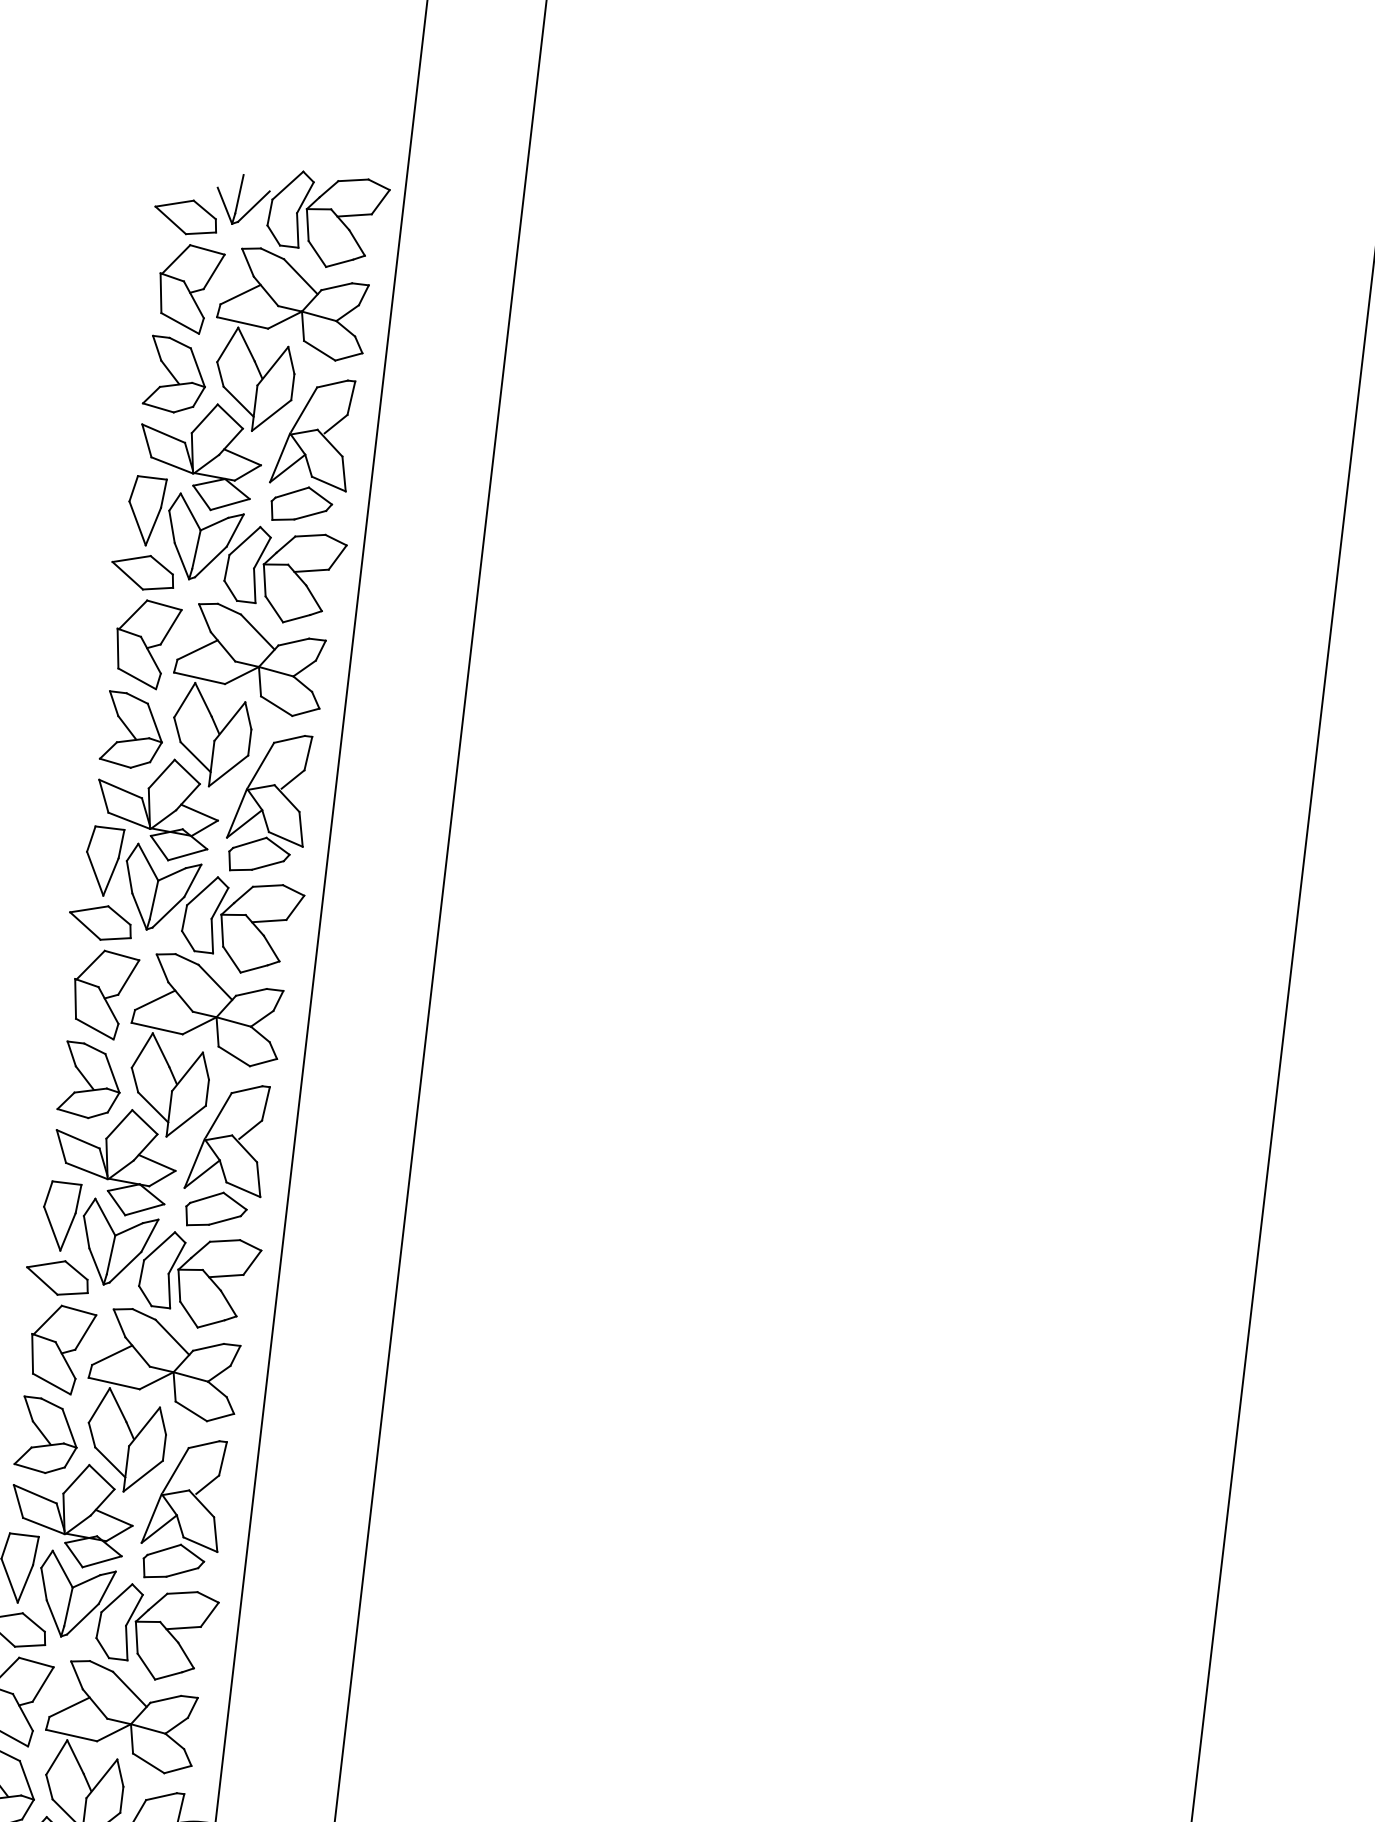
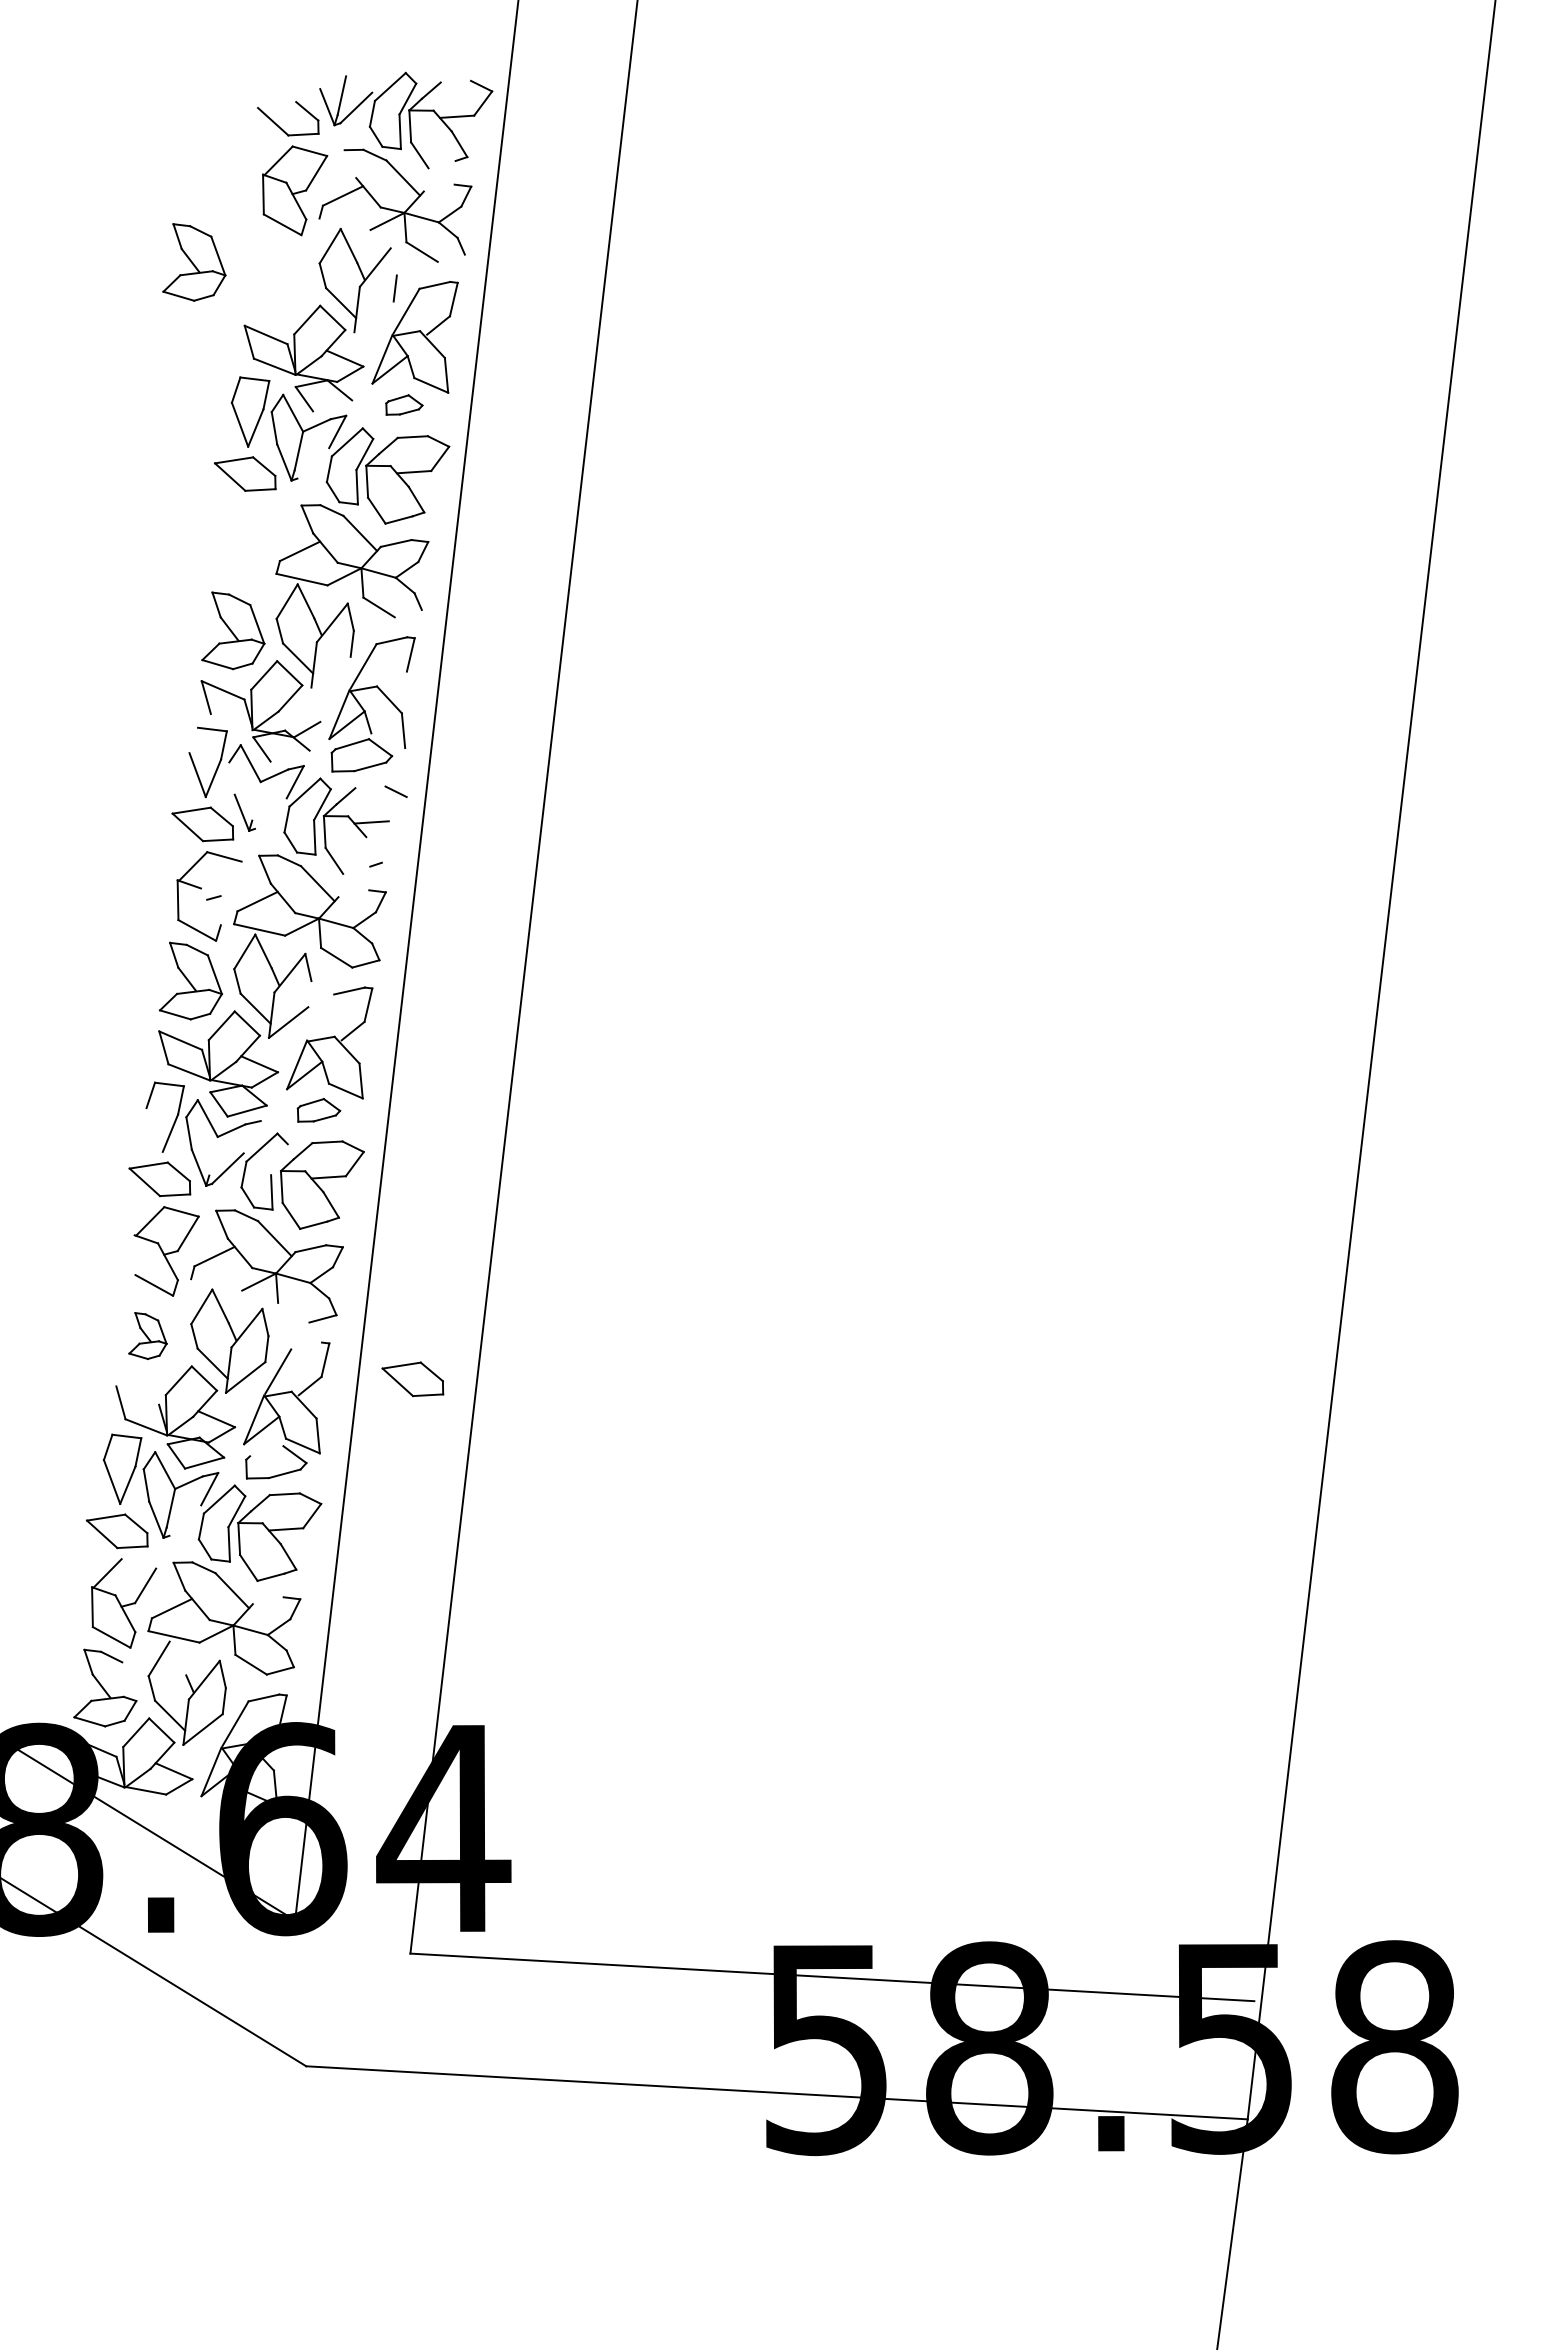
line: (353, 180) -> (455, 81), removed
line: (175, 203) -> (277, 104), removed
line: (248, 263) -> (350, 164), removed
line: (339, 263) -> (441, 164), removed
line: (336, 286) -> (438, 187), removed
line: (242, 323) -> (344, 224), removed
line: (348, 356) -> (450, 257), removed
line: (291, 360) -> (393, 261), removed
part: (174, 374) -> (194, 262), moved
line: (271, 415) -> (373, 316), removed
part: (302, 503) -> (404, 404), size x0.6
line: (230, 504) -> (332, 405), removed
line: (211, 562) -> (313, 463), removed
part: (150, 644) -> (252, 545), removed
line: (305, 712) -> (407, 613), removed
line: (228, 770) -> (330, 671), removed
line: (293, 779) -> (395, 680), removed
line: (199, 812) -> (301, 713), removed
line: (129, 821) -> (231, 722), removed
line: (91, 839) -> (193, 740), removed
line: (286, 839) -> (388, 740), removed
line: (187, 854) -> (289, 755), removed
line: (129, 877) -> (231, 778), removed
line: (268, 886) -> (370, 787), removed
line: (154, 900) -> (256, 801), removed
line: (295, 908) -> (397, 809), removed
line: (168, 912) -> (270, 813), removed
line: (271, 948) -> (373, 849), removed
line: (254, 968) -> (356, 869), removed
line: (128, 977) -> (230, 878), removed
line: (251, 992) -> (353, 893), removed
line: (108, 1005) -> (210, 906), removed
line: (207, 1093) -> (309, 994), removed
line: (219, 1115) -> (321, 1016), removed
part: (216, 1209) -> (318, 1110), size x0.7
line: (52, 1228) -> (154, 1129), removed
line: (149, 1236) -> (251, 1137), removed
line: (111, 1254) -> (213, 1155), removed
line: (177, 1258) -> (279, 1159), removed
line: (32, 1354) -> (134, 1255), removed
line: (114, 1383) -> (216, 1284), removed
line: (191, 1411) -> (293, 1312), removed
part: (45, 1434) -> (147, 1335), size x0.6
line: (204, 1444) -> (306, 1345), removed
part: (310, 1478) -> (412, 1379), added
line: (35, 1494) -> (137, 1395), removed
line: (164, 1550) -> (266, 1451), removed
line: (83, 1619) -> (185, 1520), removed
line: (36, 1662) -> (138, 1563), removed
line: (165, 1699) -> (267, 1600), removed
line: (75, 1757) -> (177, 1658), removed
line: (27, 1780) -> (129, 1681), removed

